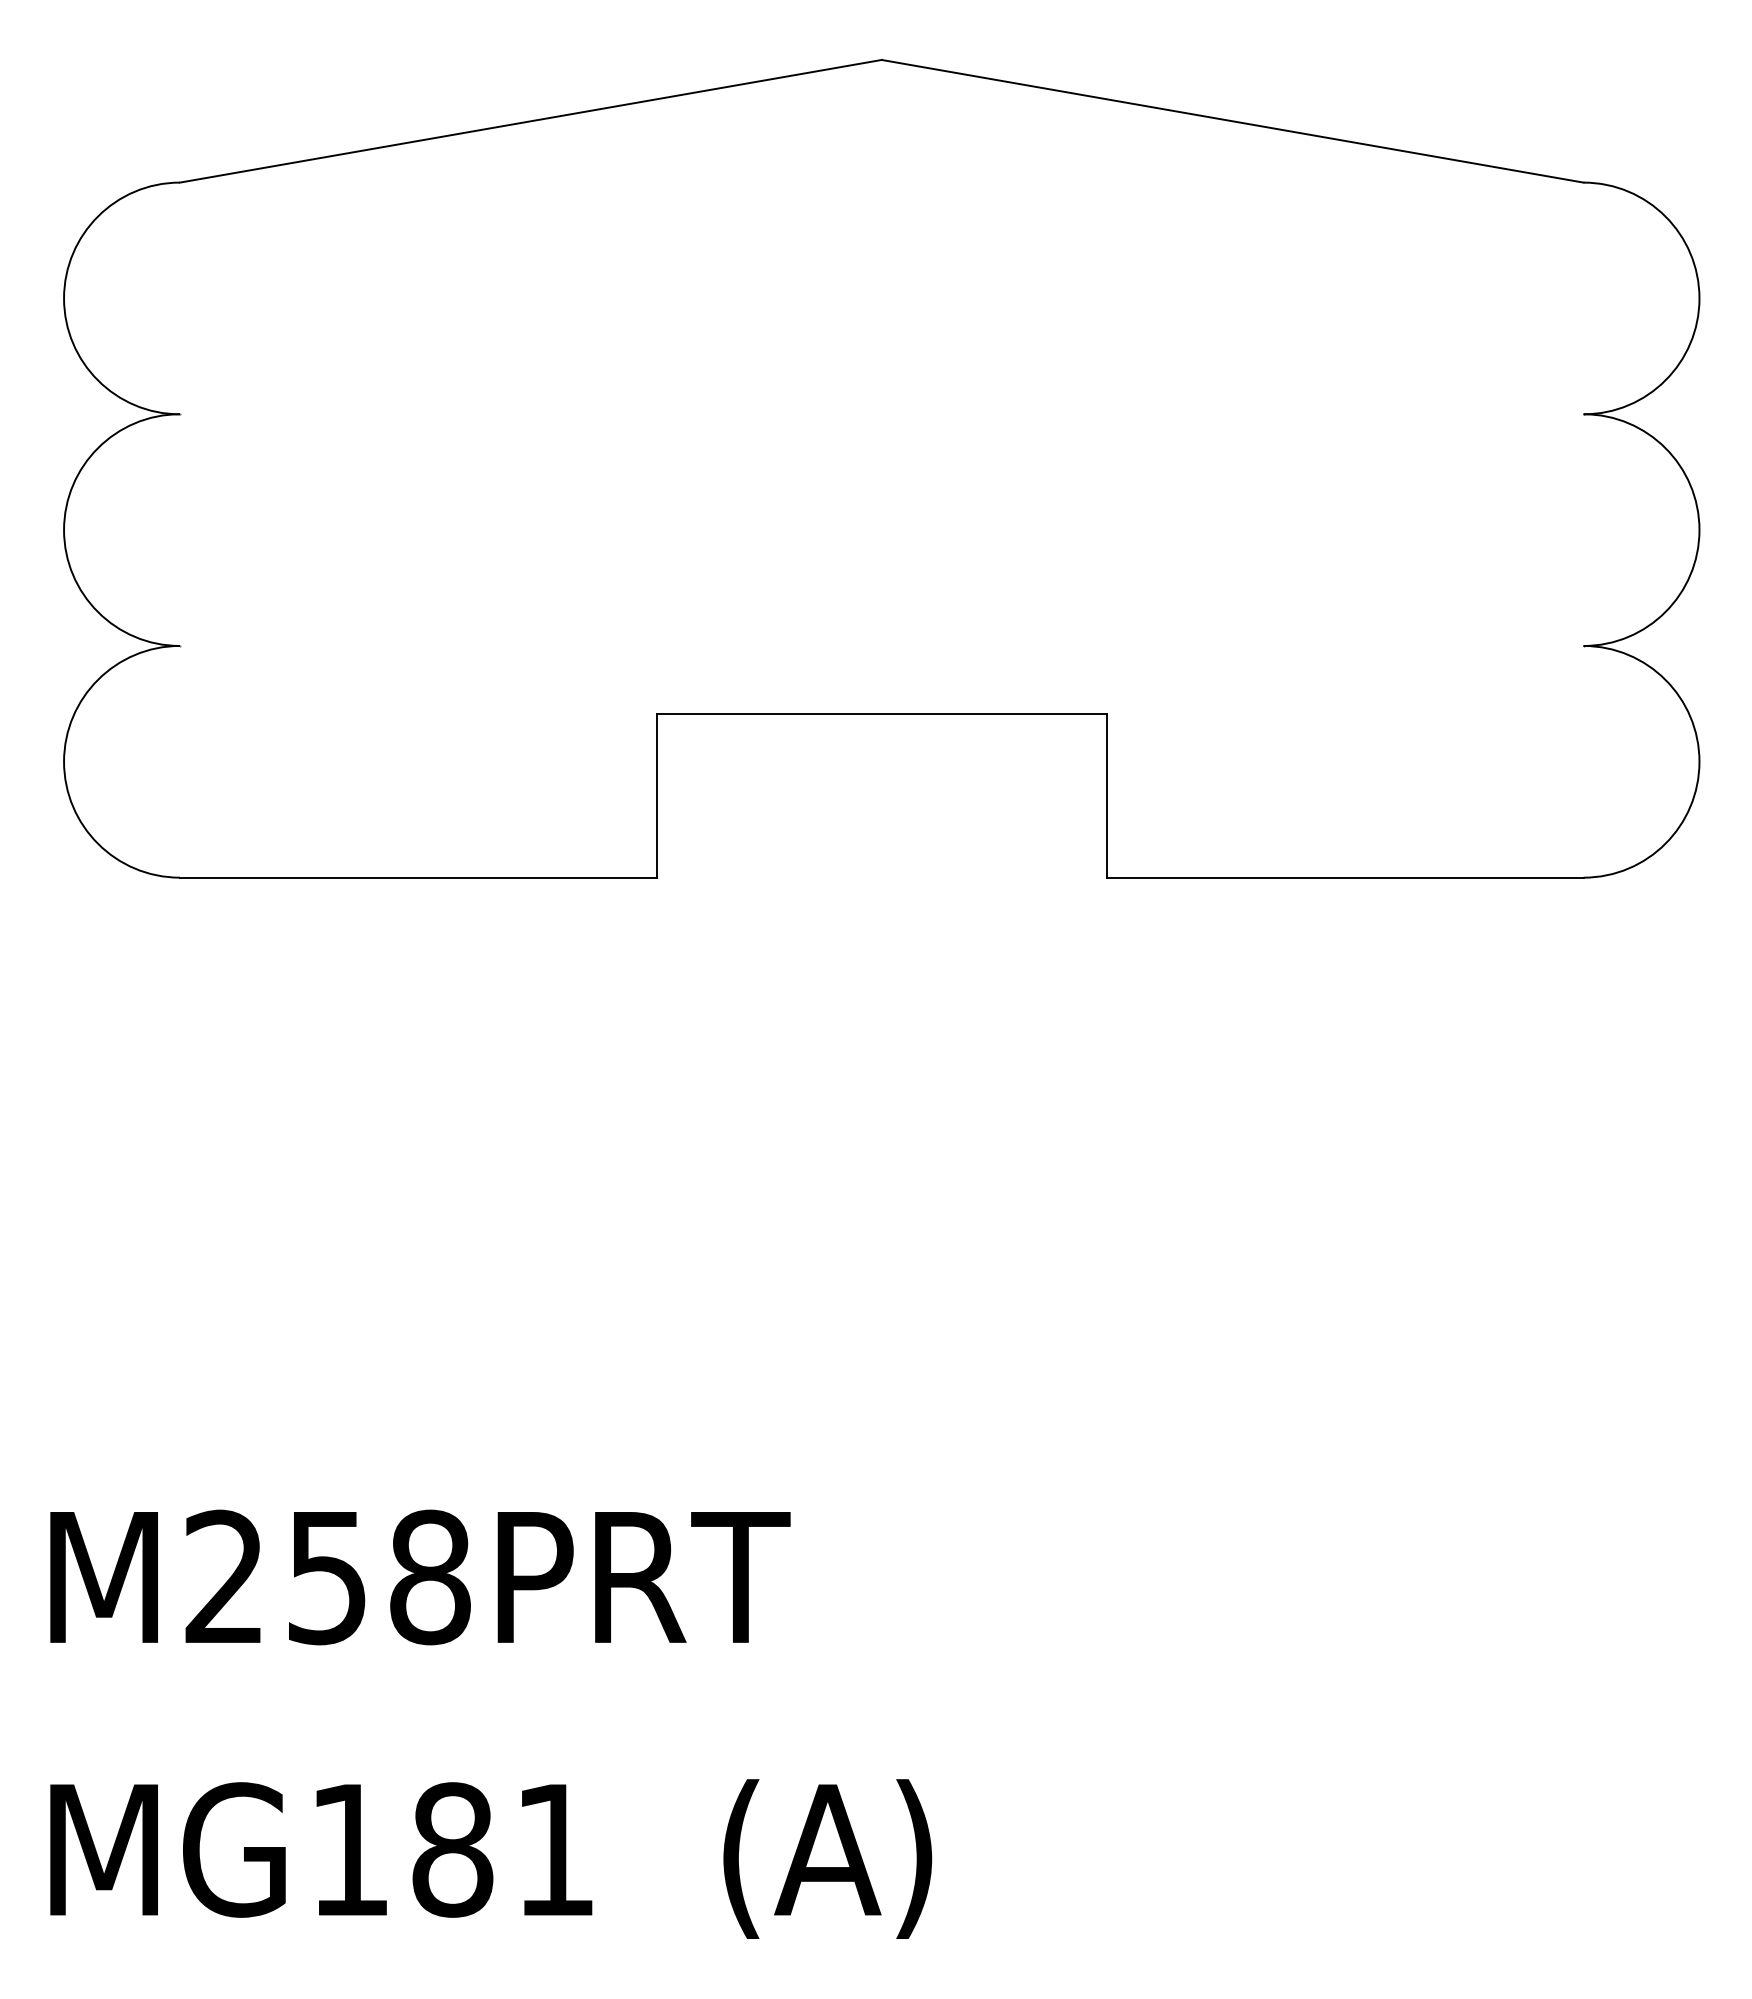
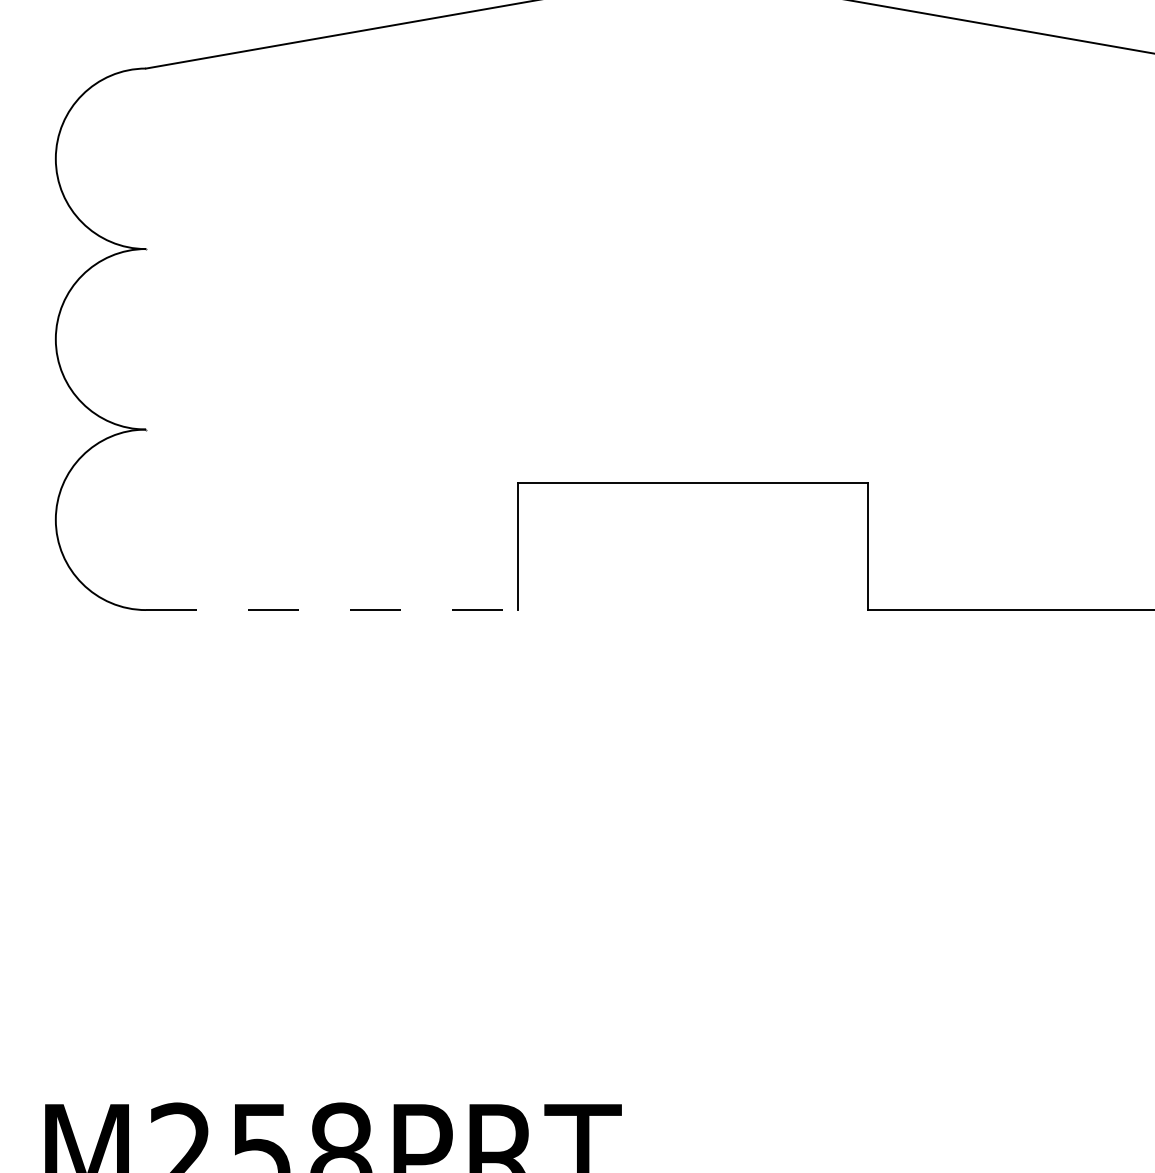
line: (418, 877) -> (331, 609), solid -> dashed

